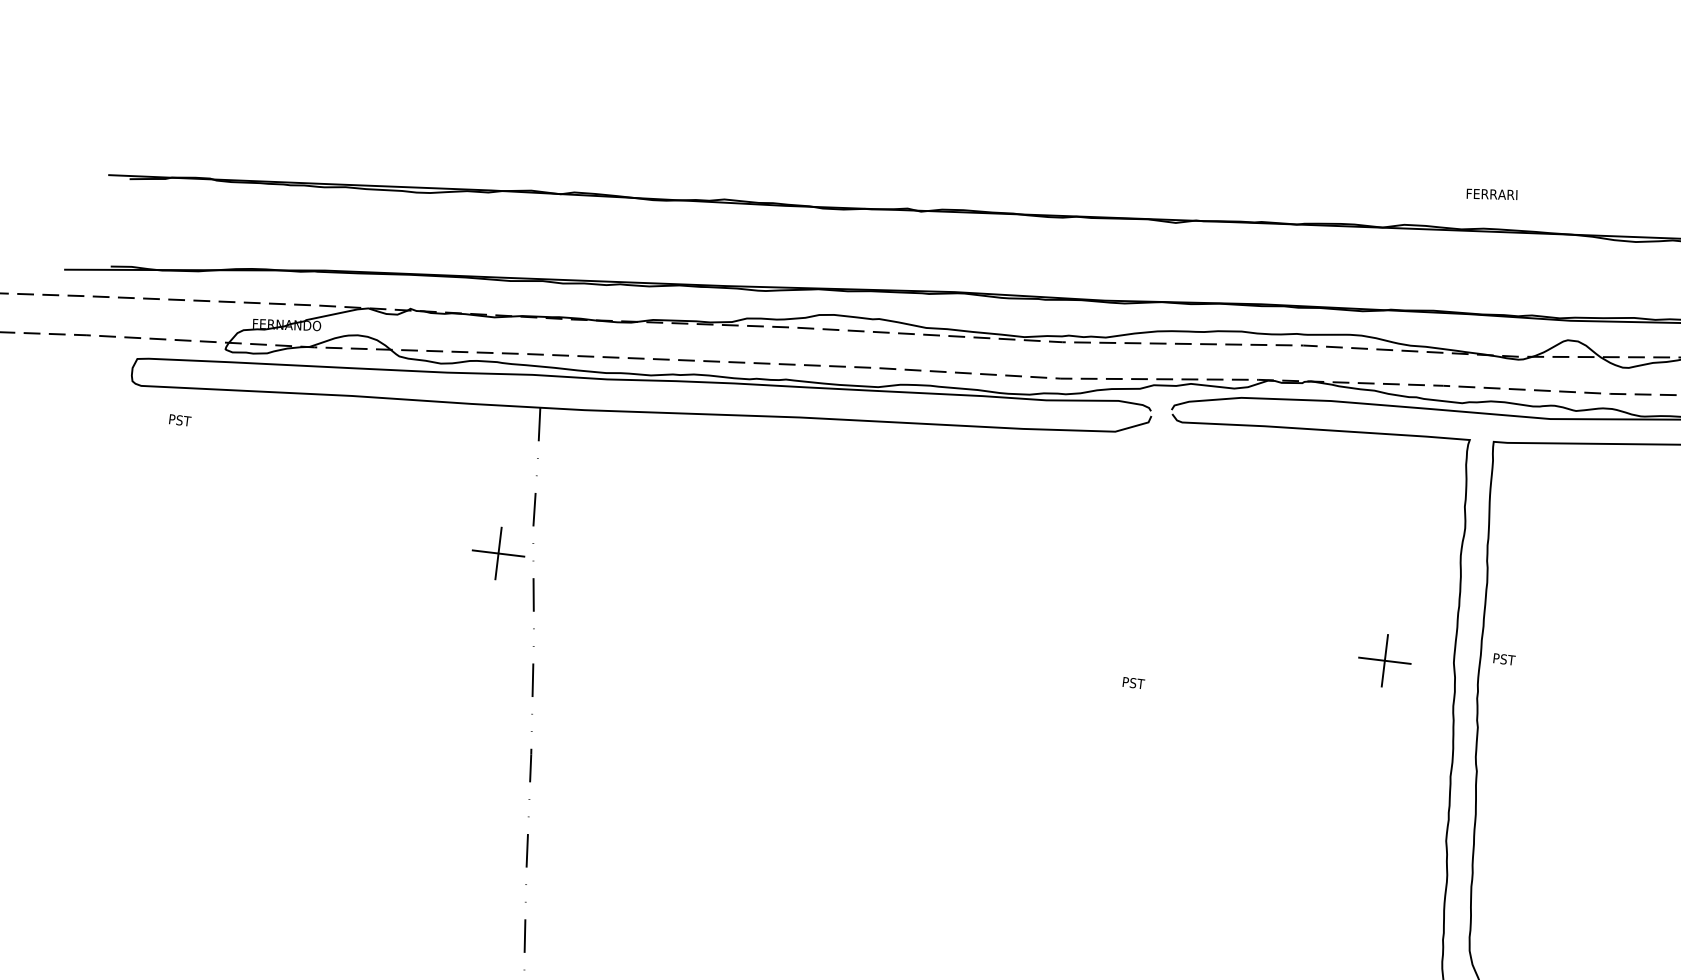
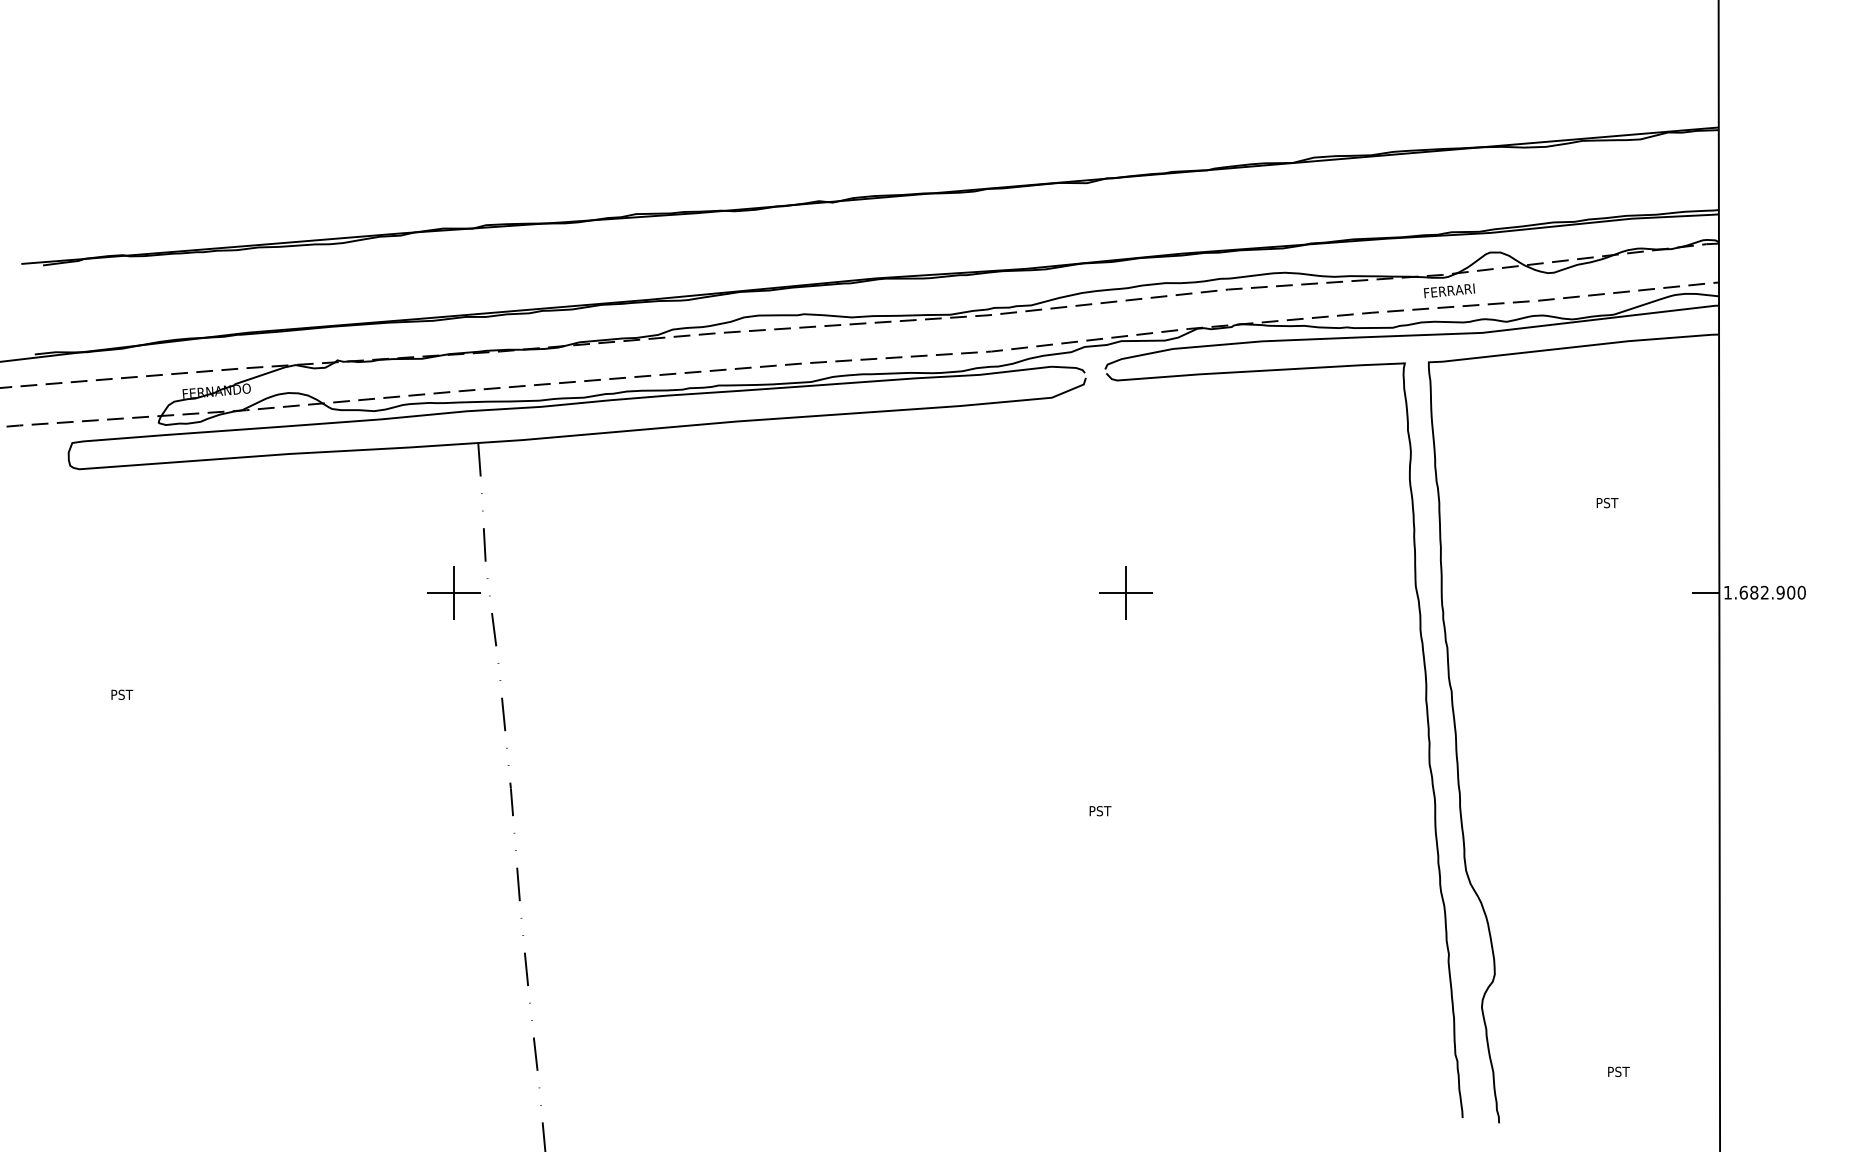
text: (1492, 194) -> (1449, 290), moved
text: (180, 420) -> (122, 694), moved
text: (1504, 659) -> (1607, 503), moved
part: (1384, 660) -> (1125, 592), moved
text: (1133, 683) -> (1100, 811), moved

